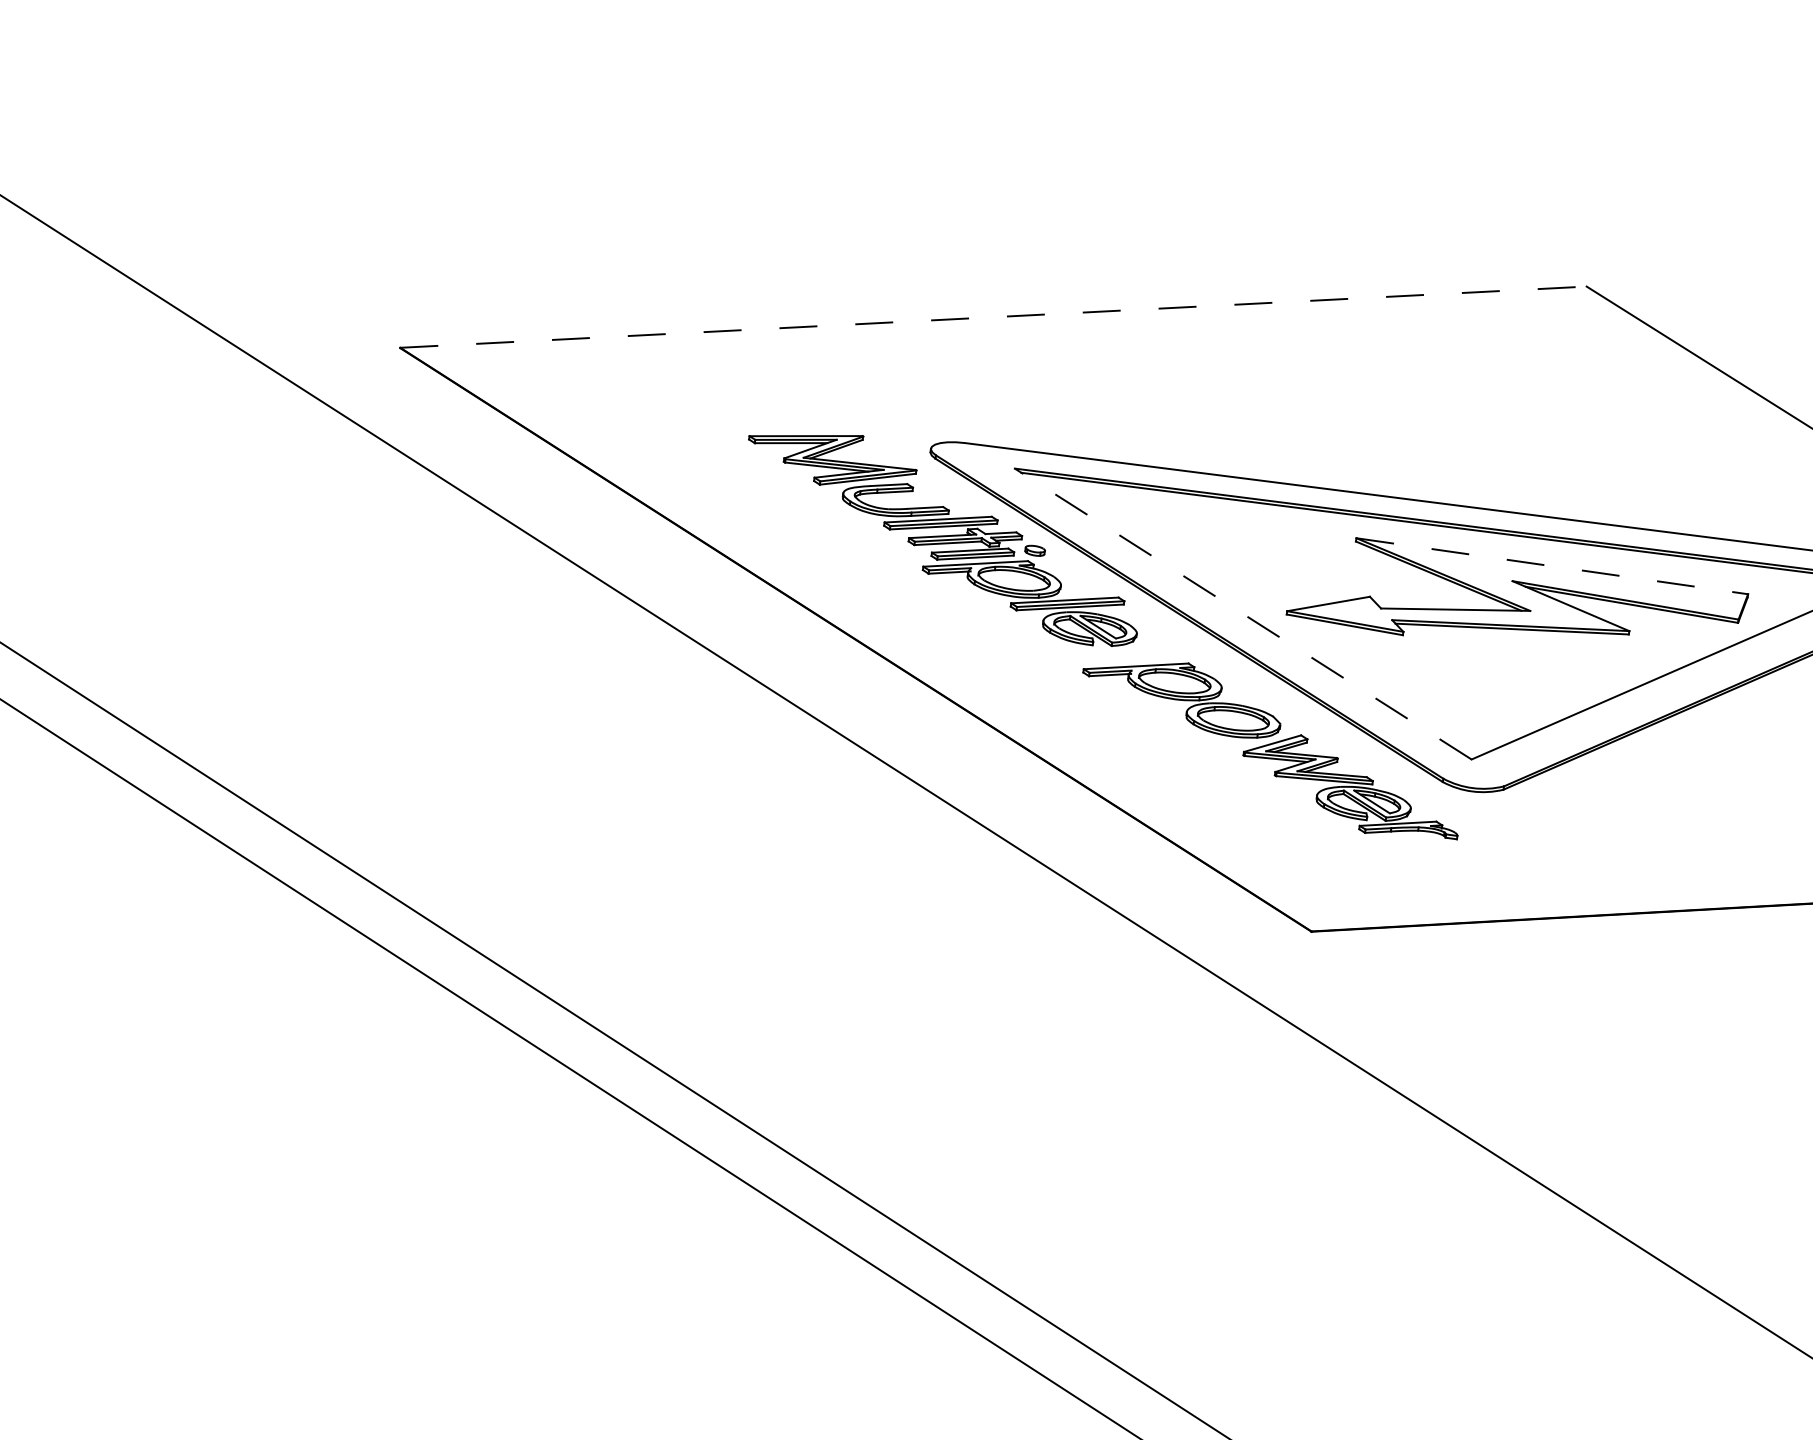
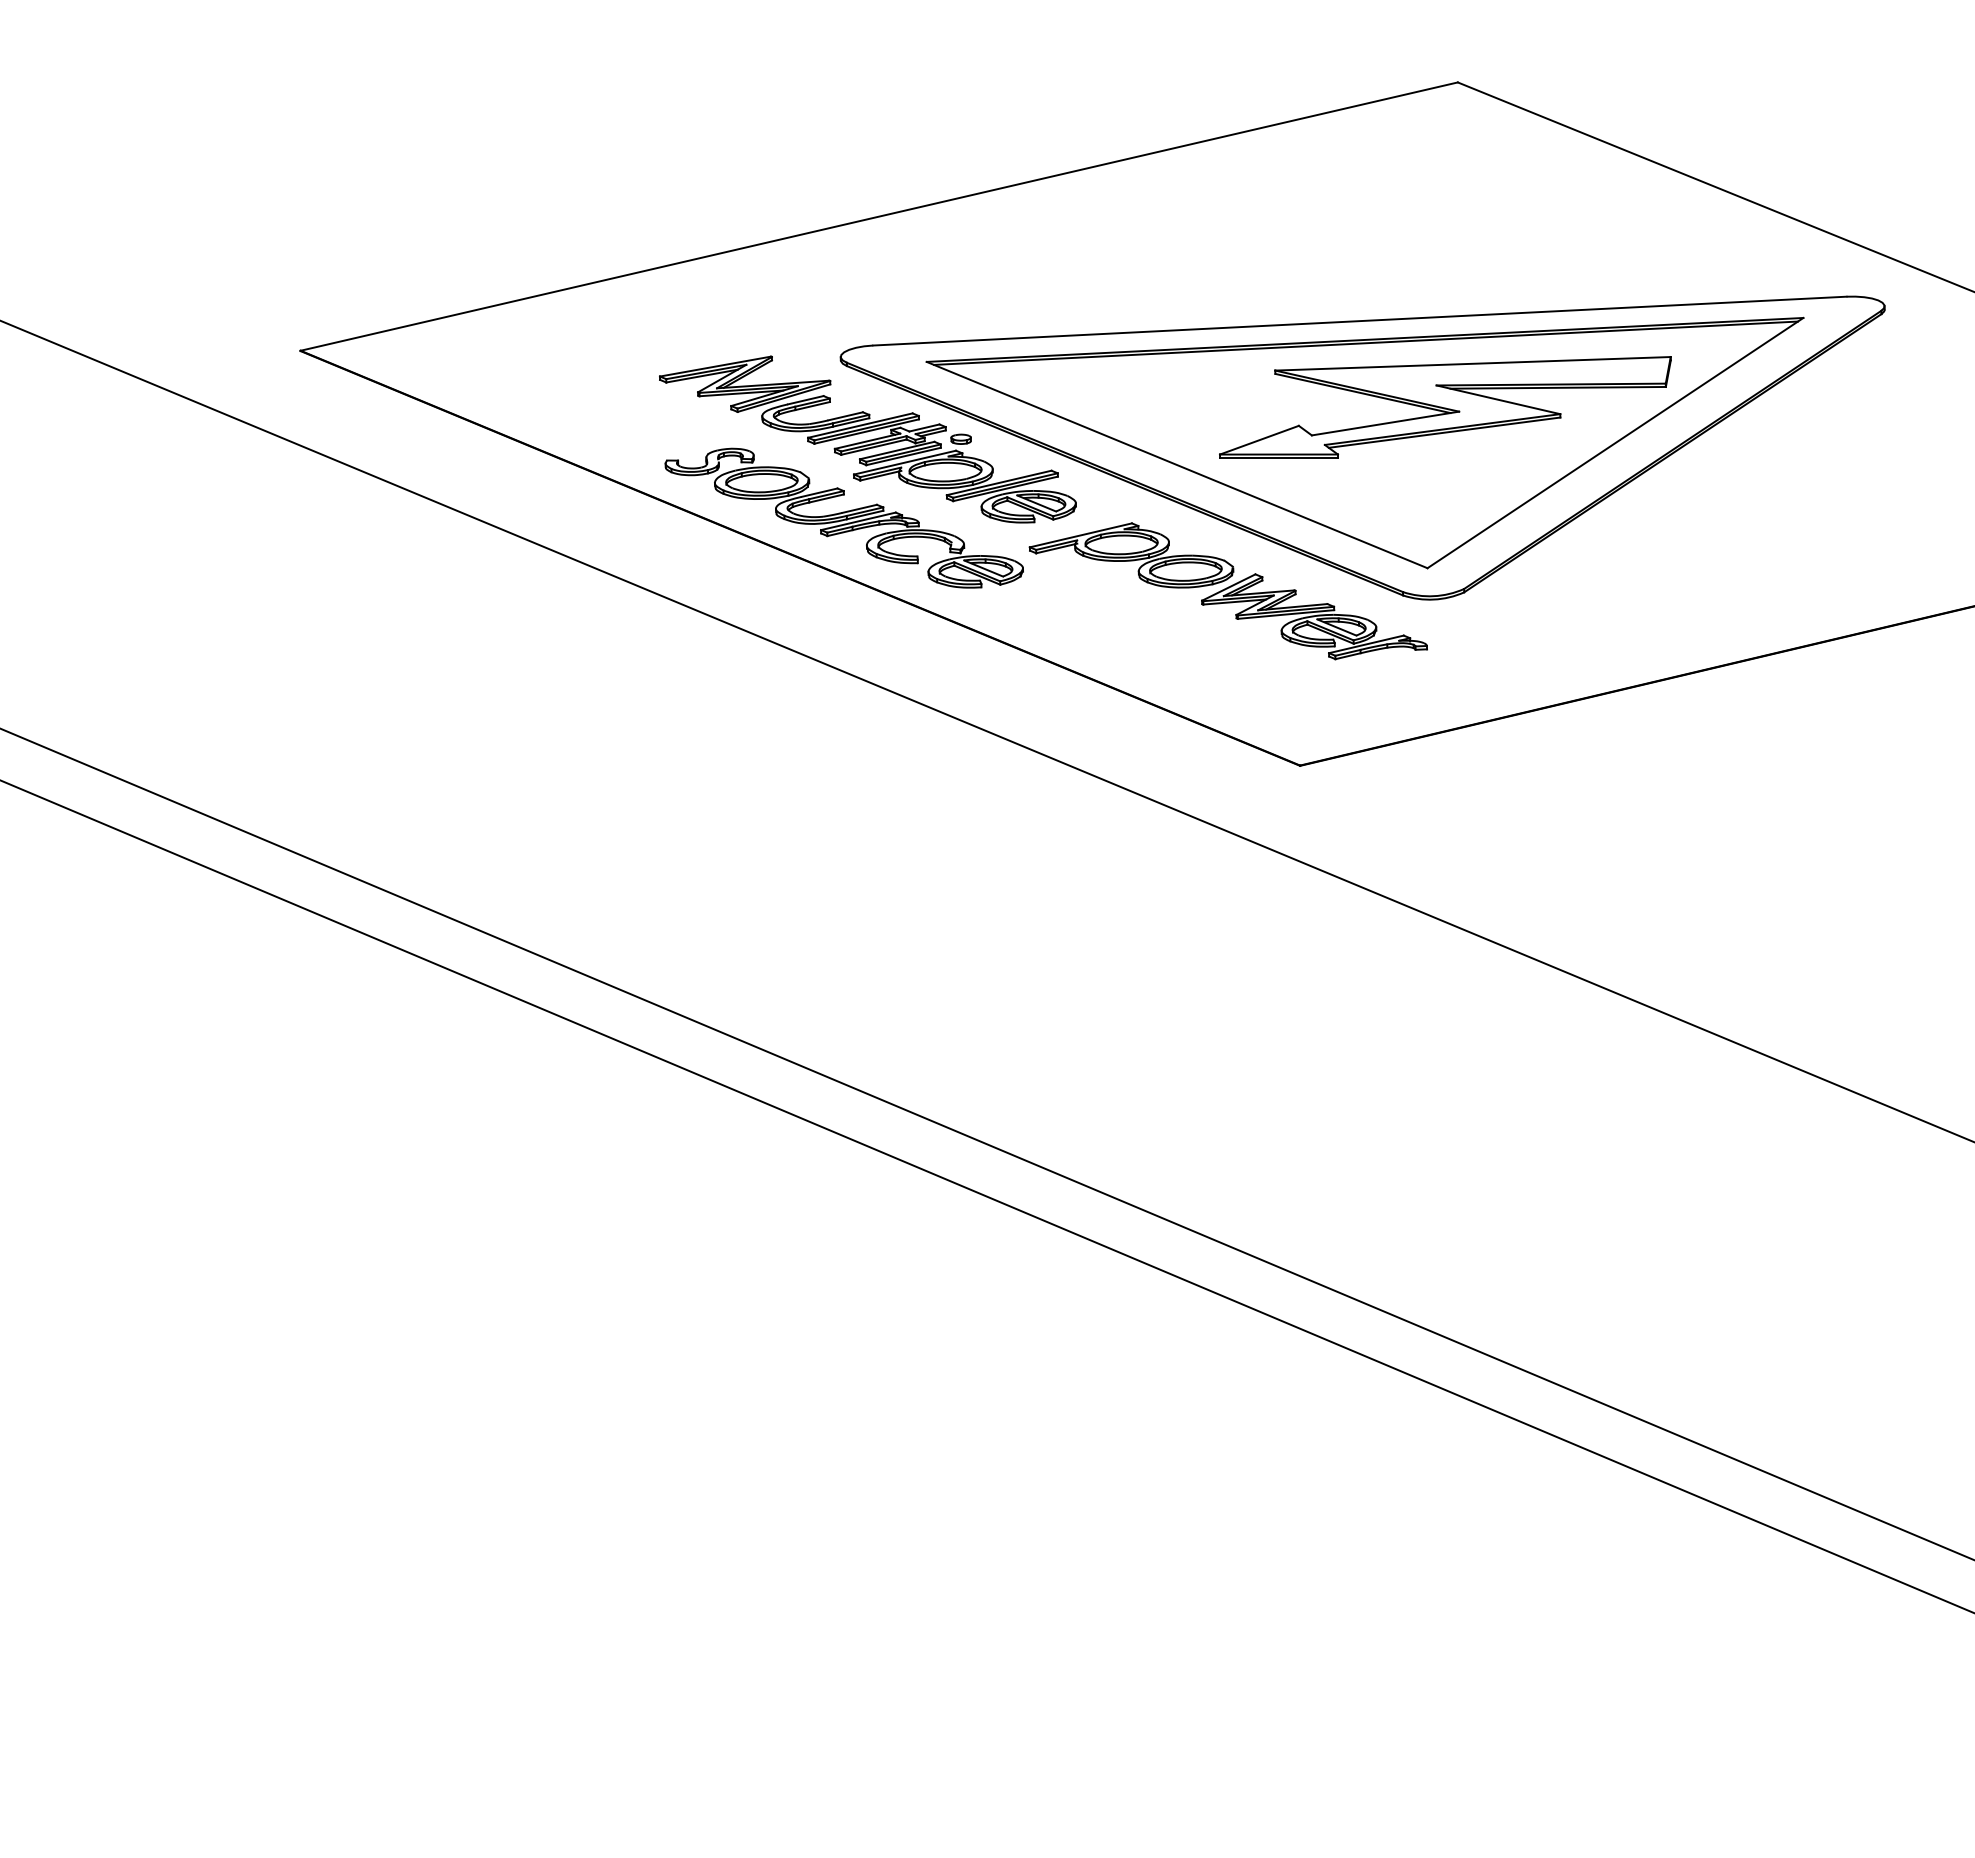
line: (993, 317) -> (879, 216), dashed -> solid
line: (1552, 566) -> (1473, 363), dashed -> solid
part: (905, 607) -> (843, 517), added
line: (1243, 614) -> (1177, 465), dashed -> solid

